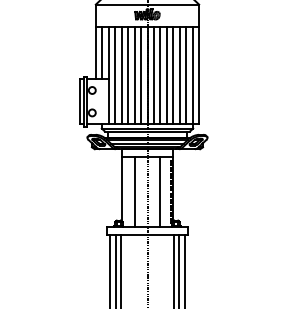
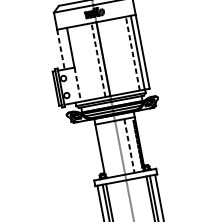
line: (102, 52) -> (65, 48), removed
line: (95, 53) -> (60, 49), solid -> dashed
line: (115, 75) -> (79, 63), removed
line: (121, 75) -> (83, 62), removed
line: (128, 75) -> (88, 61), removed
line: (134, 75) -> (93, 61), removed
line: (141, 75) -> (98, 60), solid -> dashed
line: (153, 75) -> (107, 58), removed
line: (160, 75) -> (113, 57), removed
line: (166, 75) -> (117, 56), removed
line: (173, 75) -> (123, 55), removed
line: (179, 75) -> (127, 54), removed
line: (186, 75) -> (133, 53), solid -> dashed
line: (108, 102) -> (77, 85), solid -> dashed
line: (135, 191) -> (110, 149), removed
line: (159, 192) -> (129, 146), solid -> dashed

